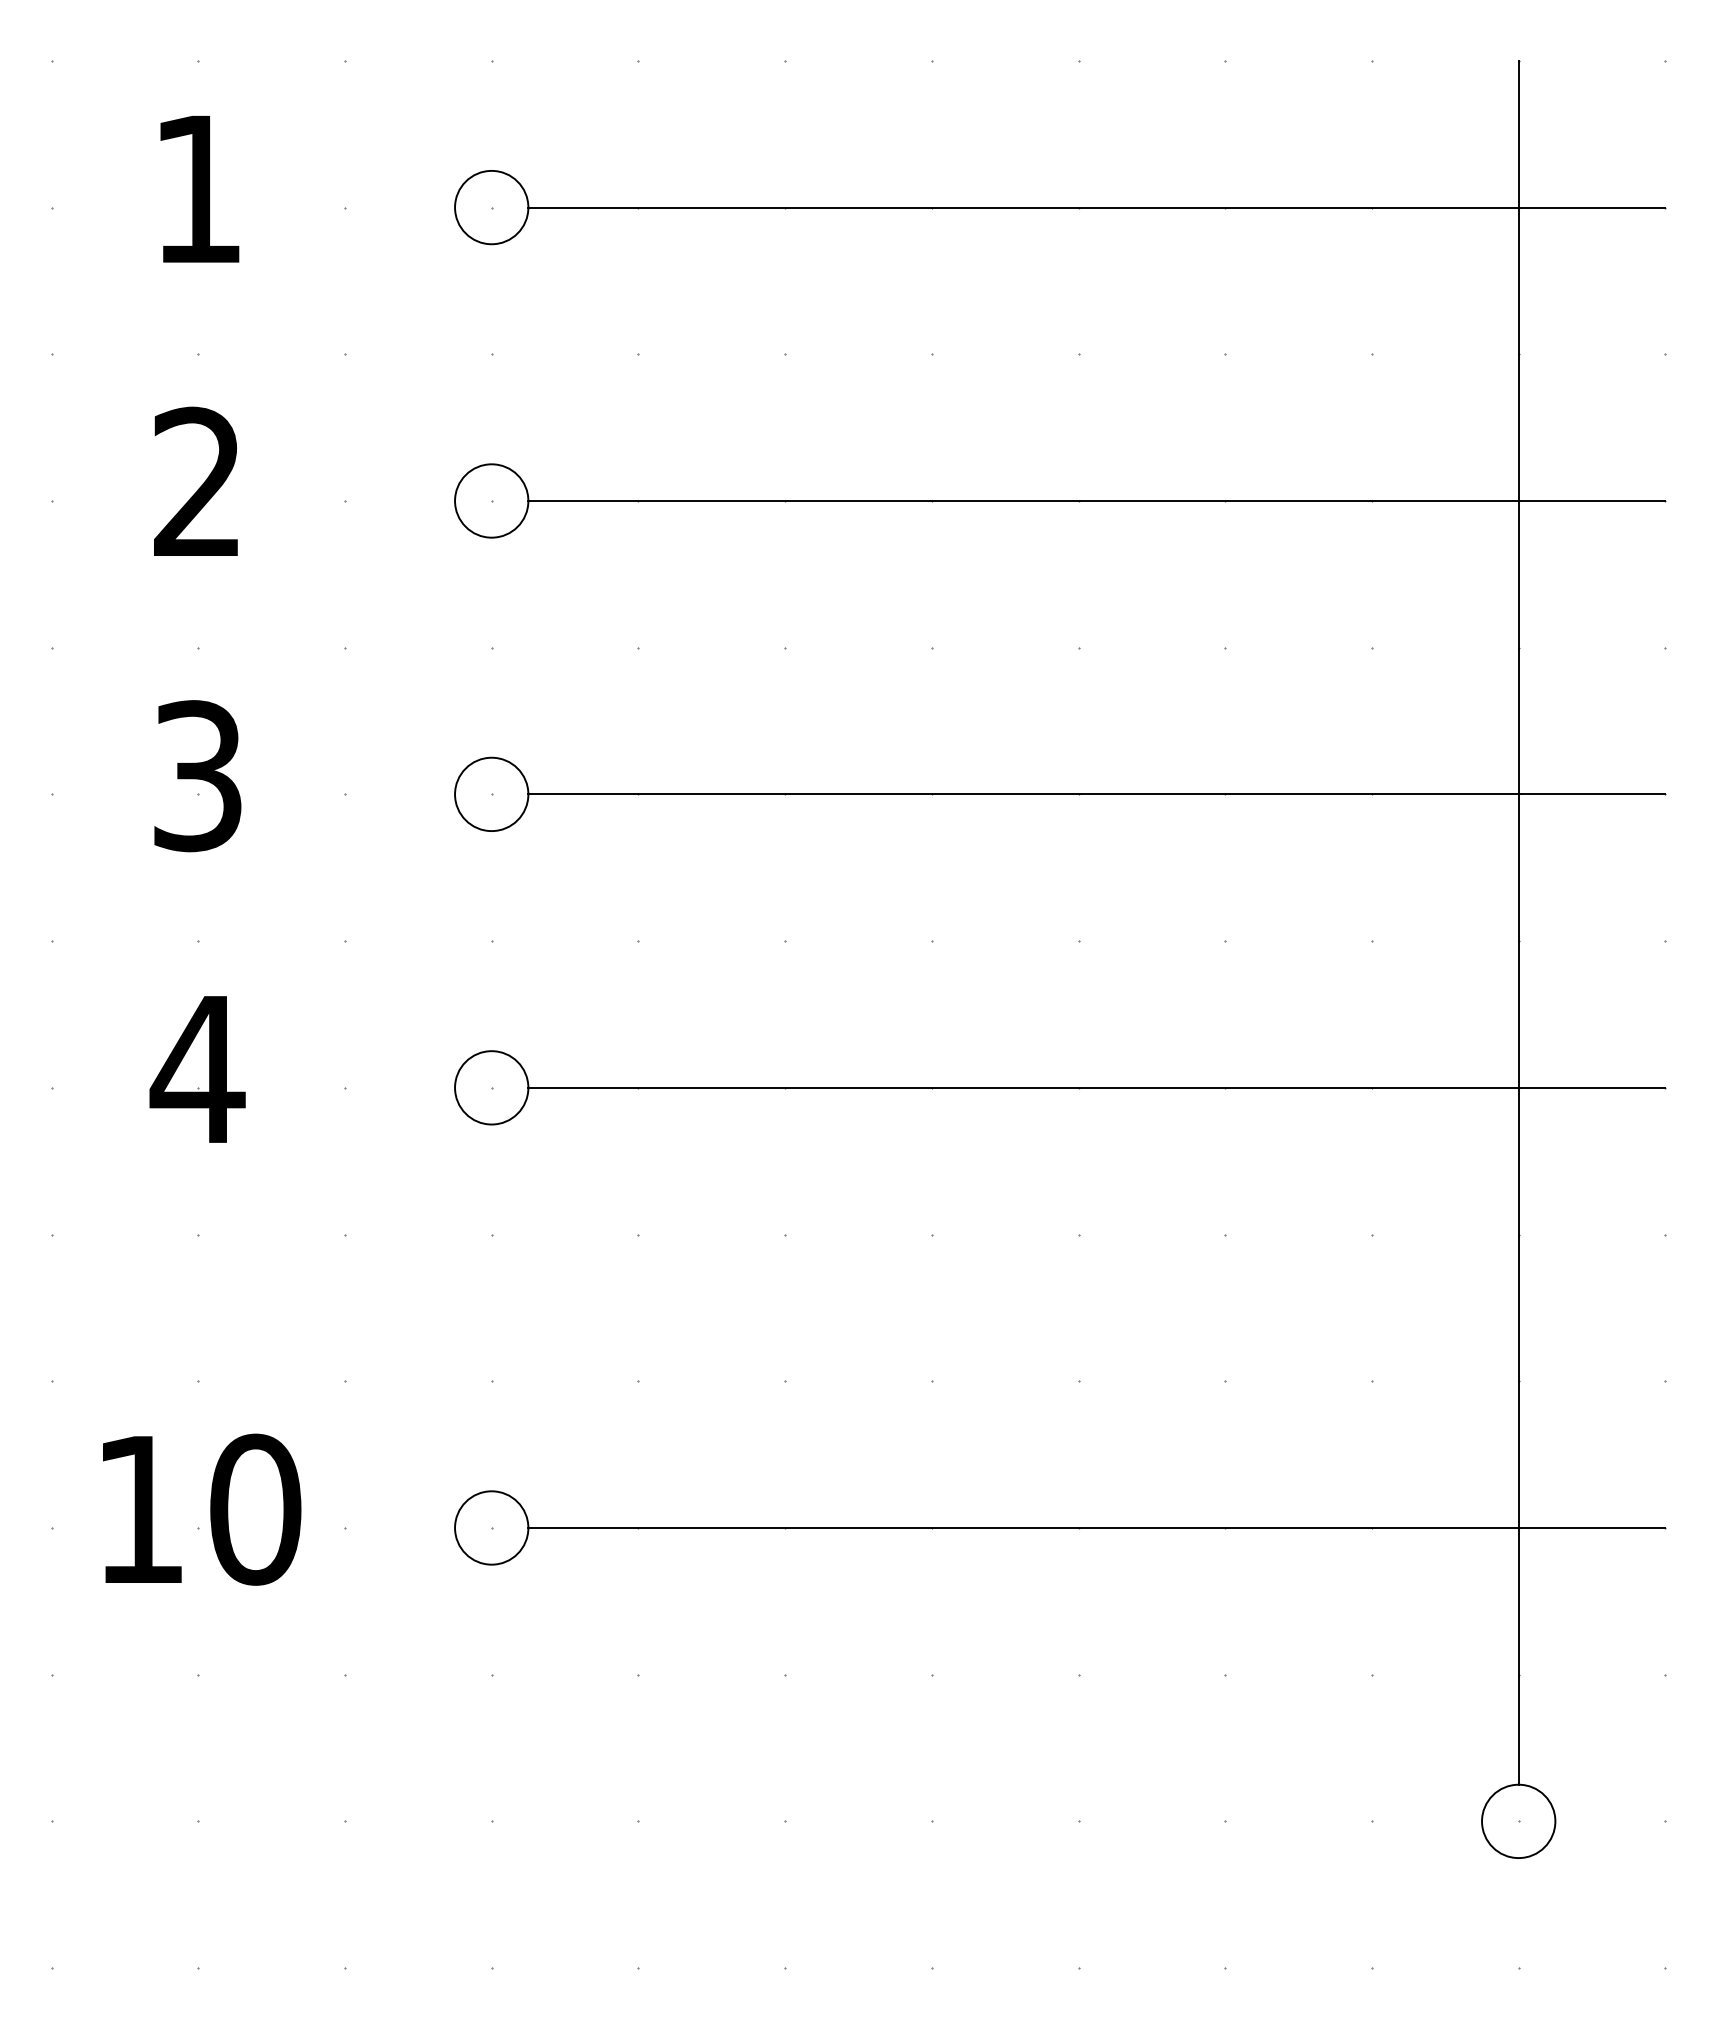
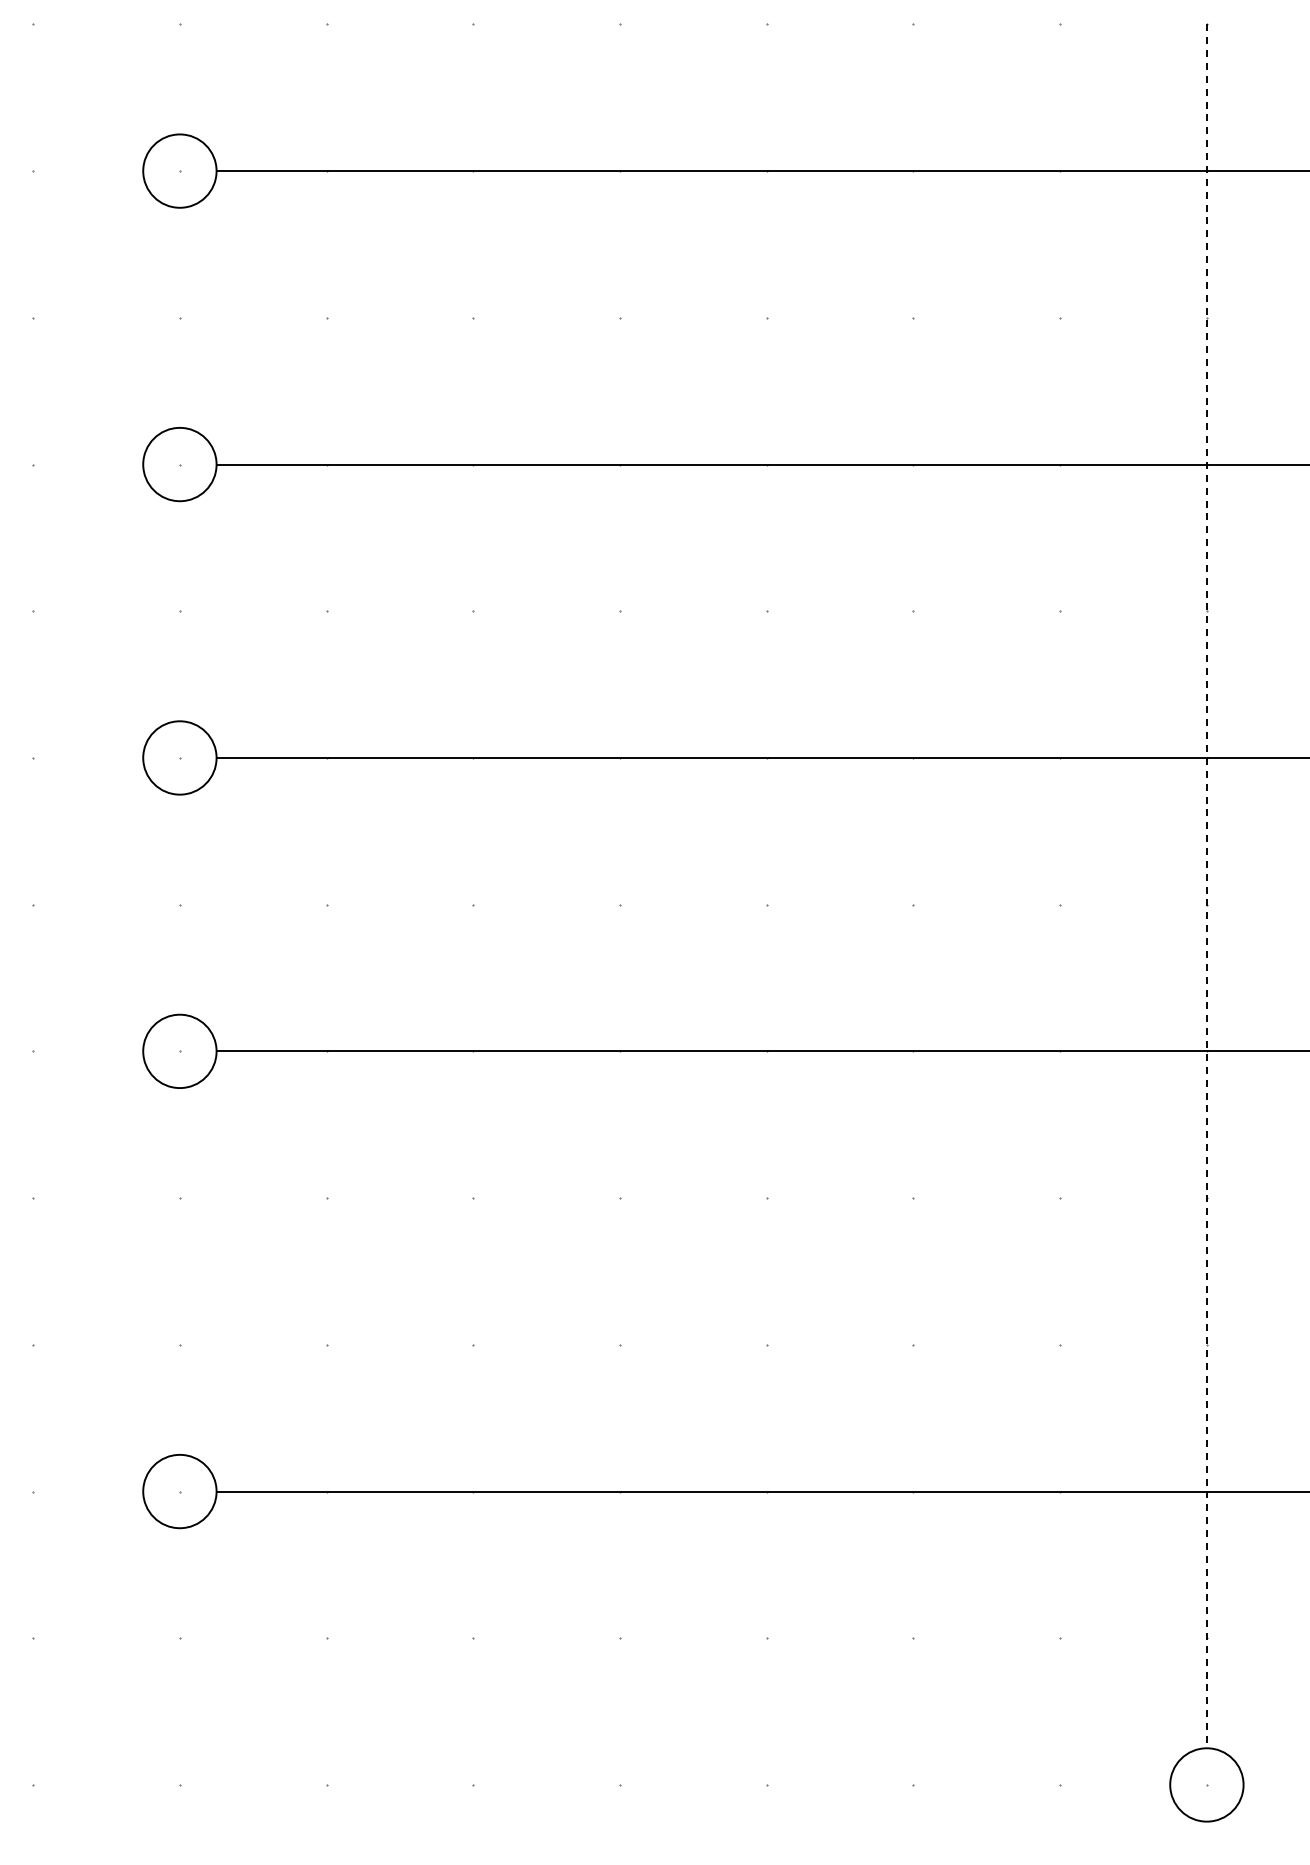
line: (1518, 922) -> (1206, 886), solid -> dashed

